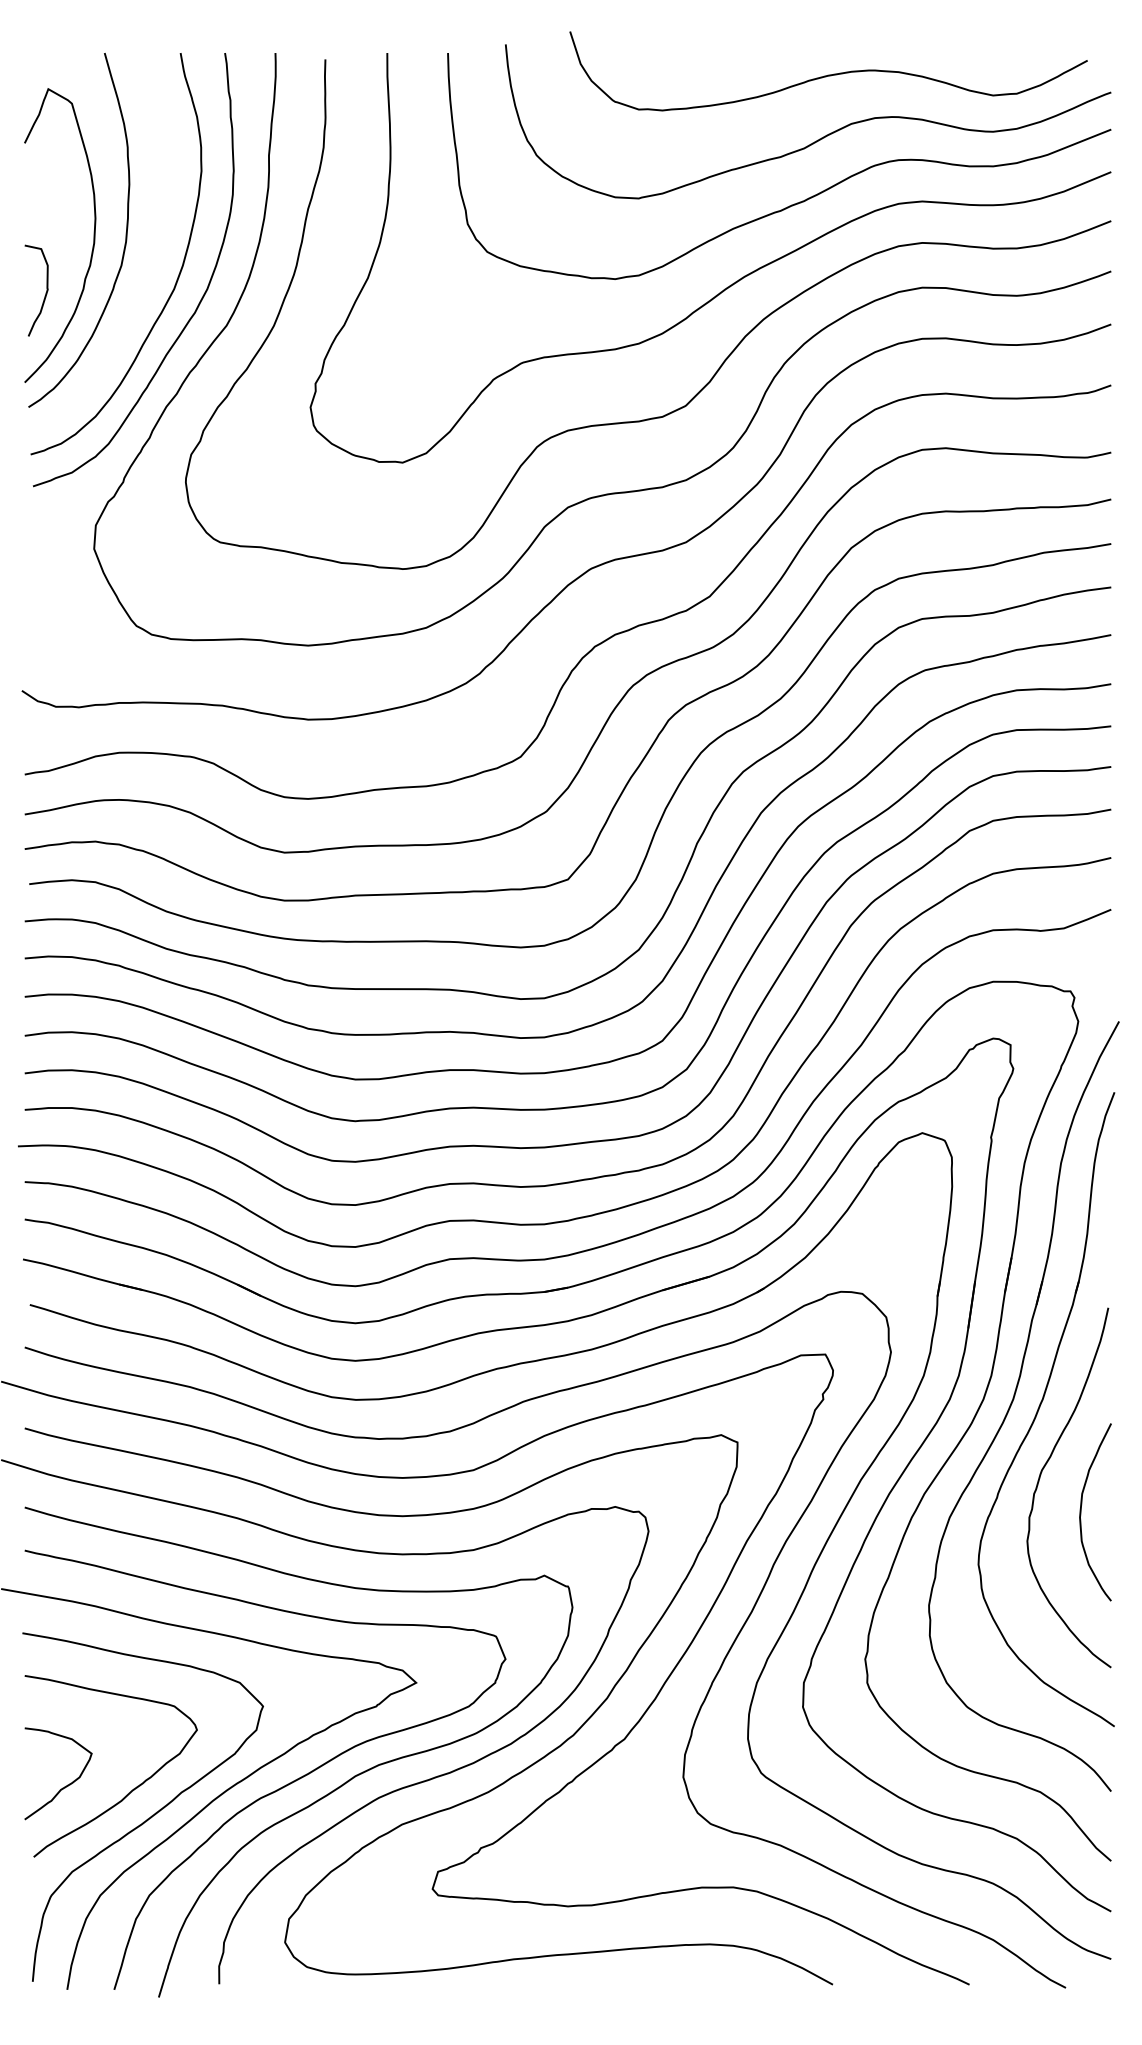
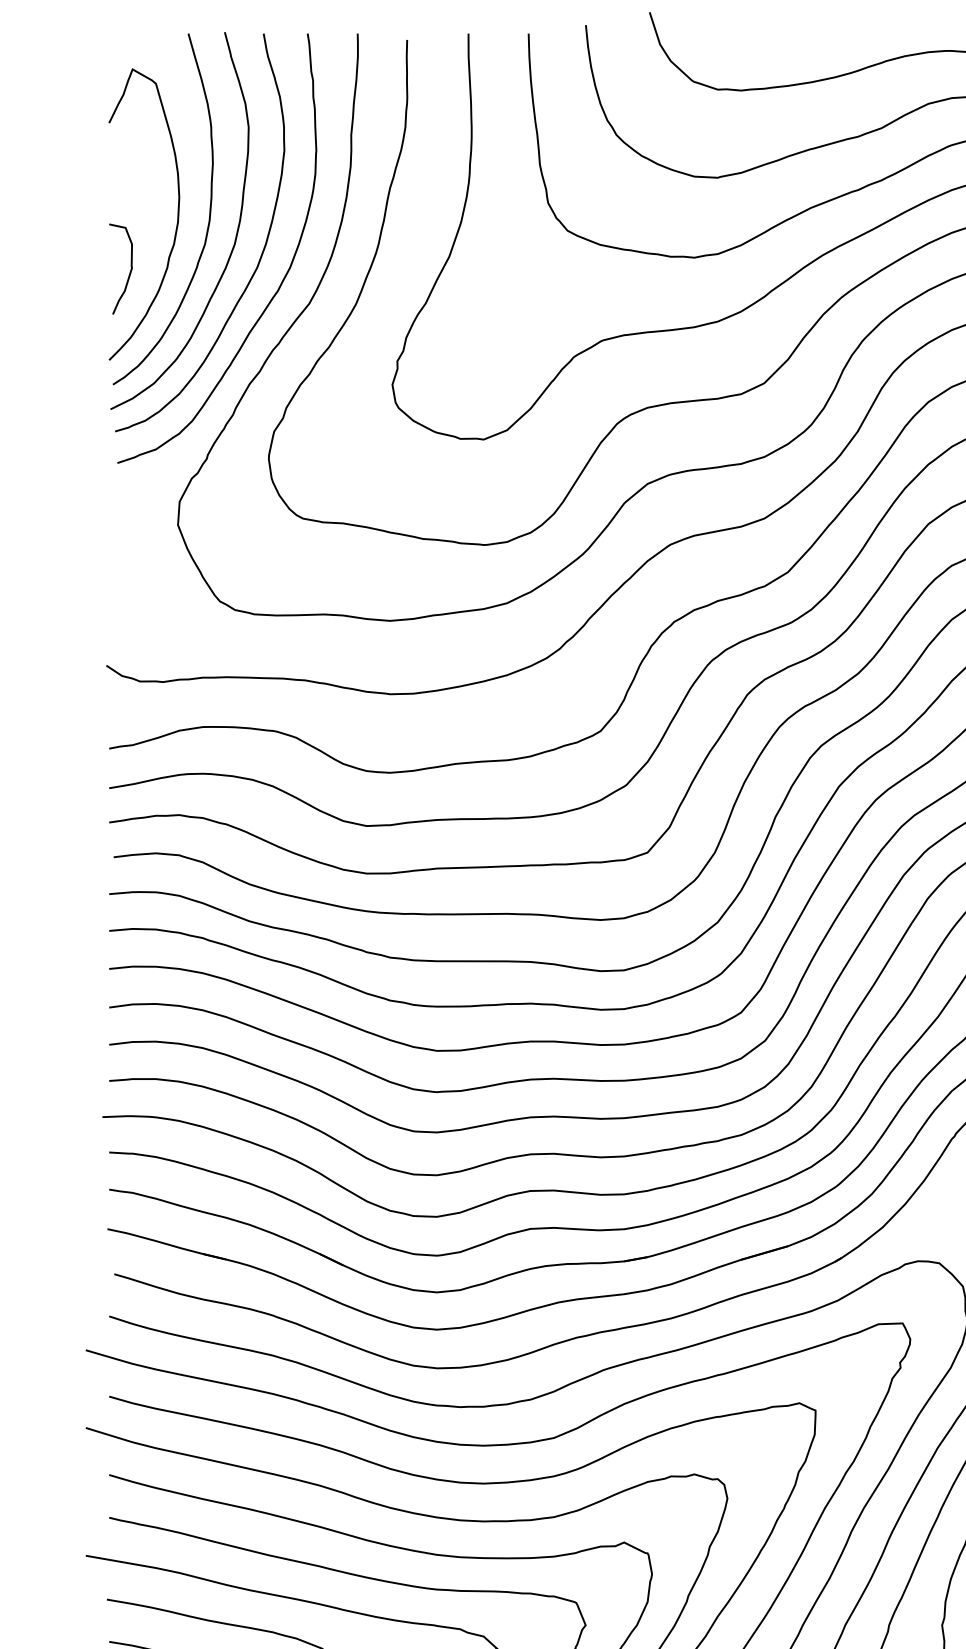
curve: (152, 255) -> (235, 234), added

